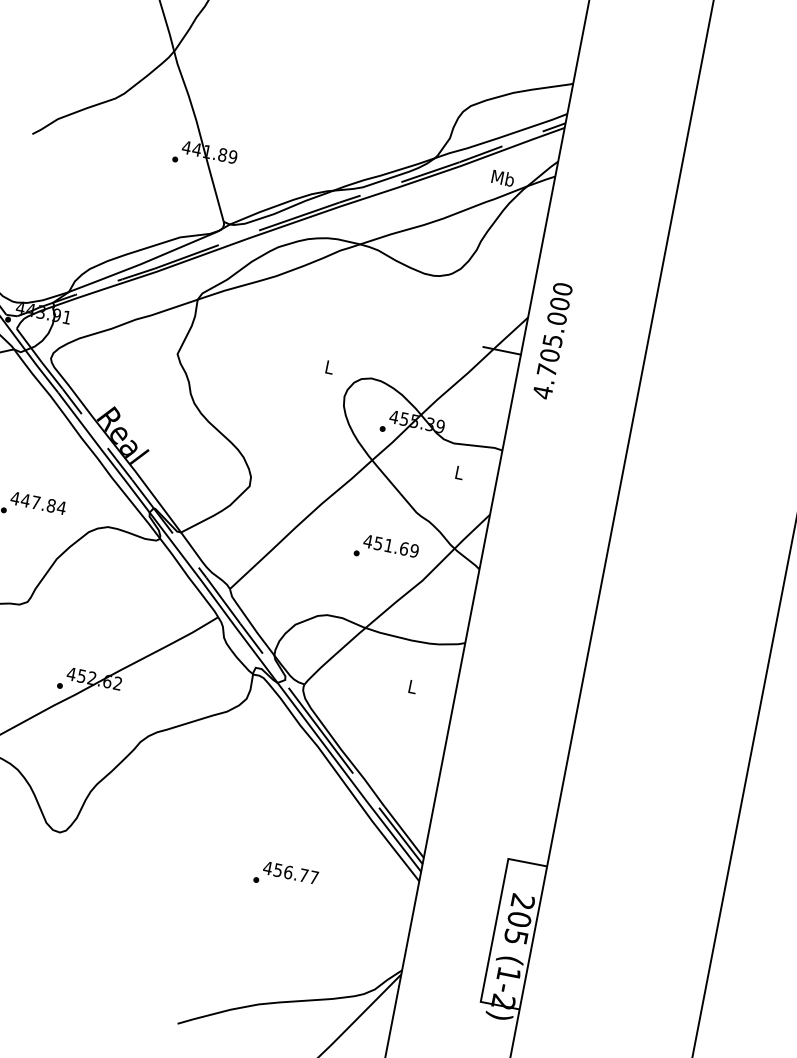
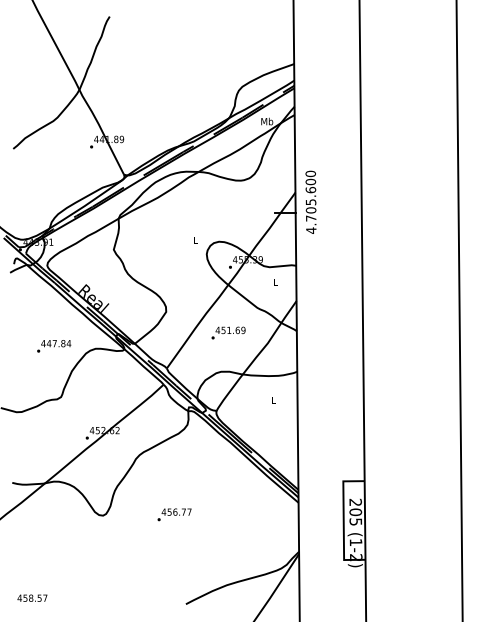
text: (556, 317) -> (310, 189), 4.705.000 -> 4.705.600
text: (386, 549) -> (228, 332), moved
text: (286, 876) -> (174, 514), moved

